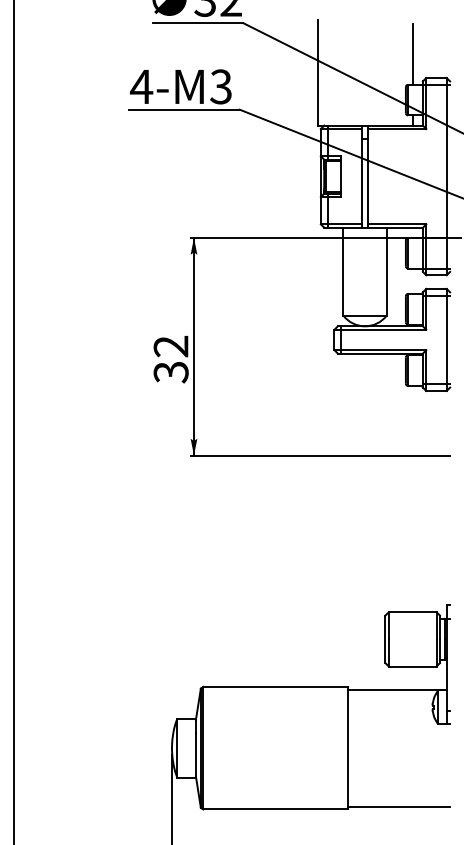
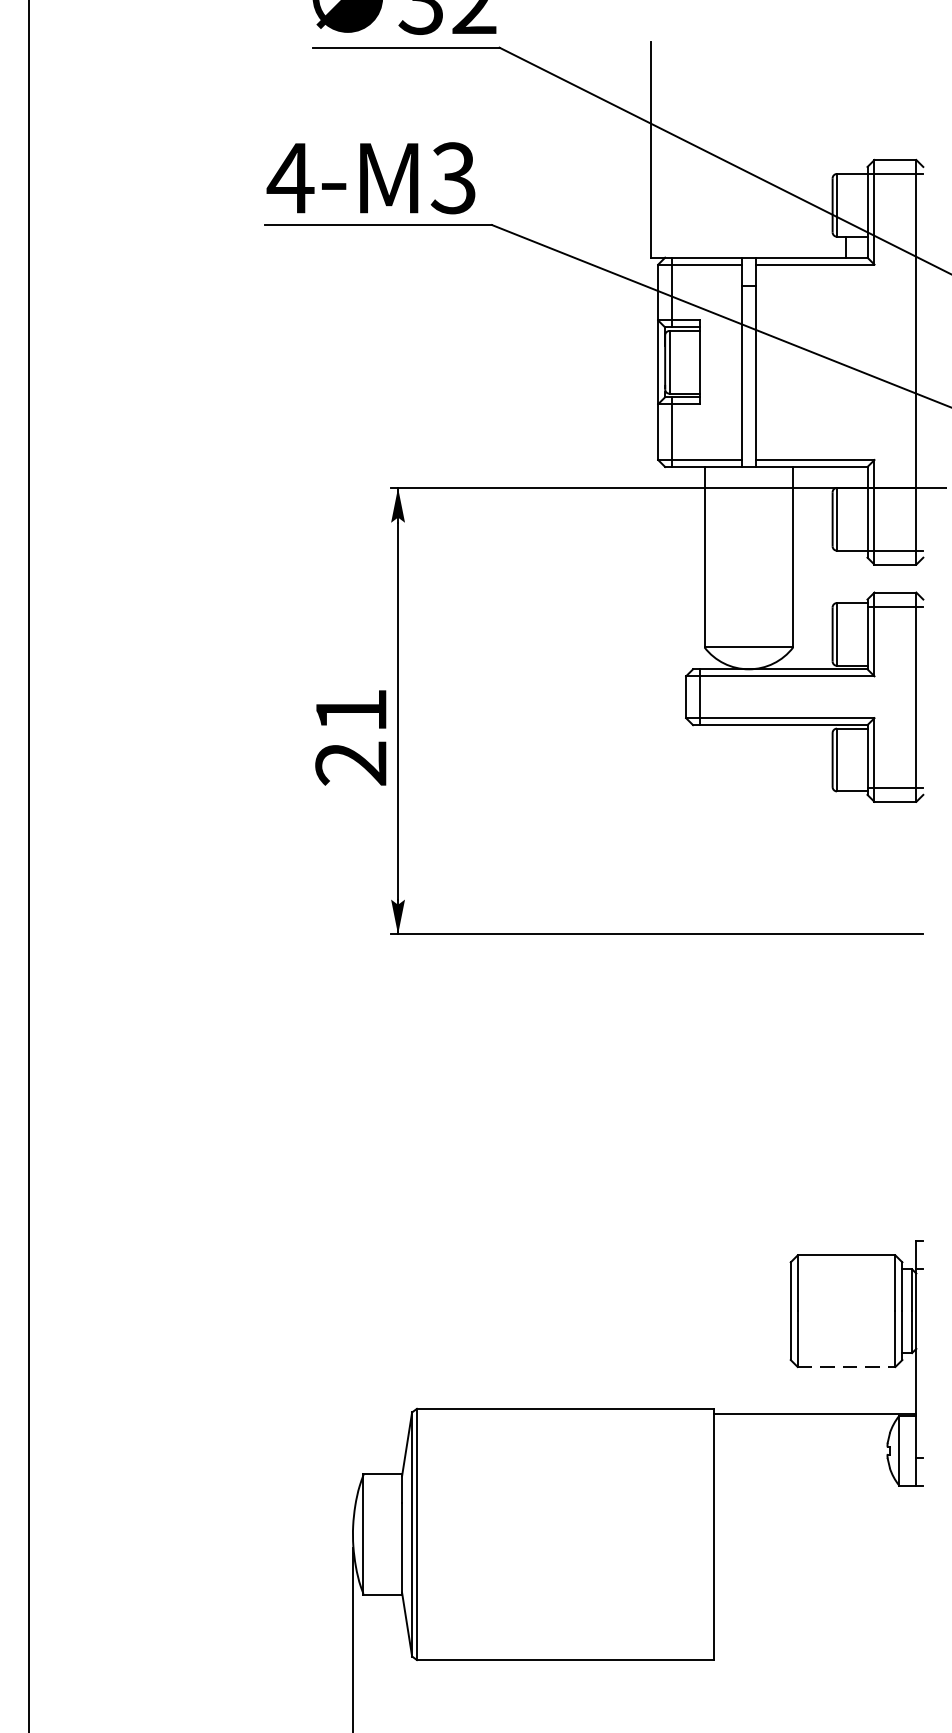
line: (412, 53) -> (846, 109), removed
text: (170, 359) -> (349, 737), 32 -> 21
line: (412, 666) -> (846, 1366), solid -> dashed
line: (399, 806) -> (819, 1654), removed

